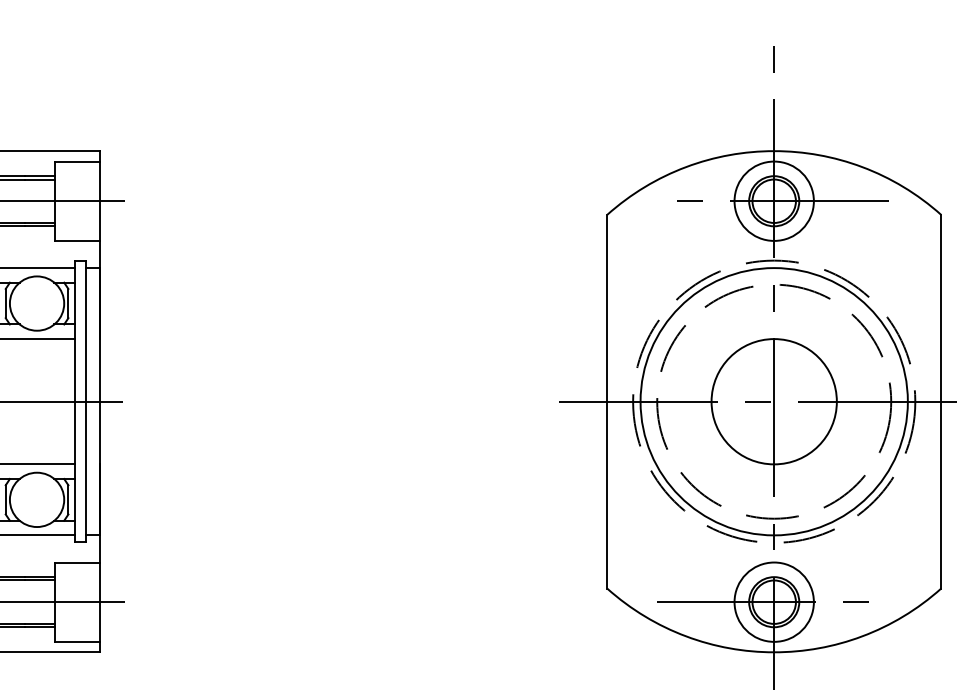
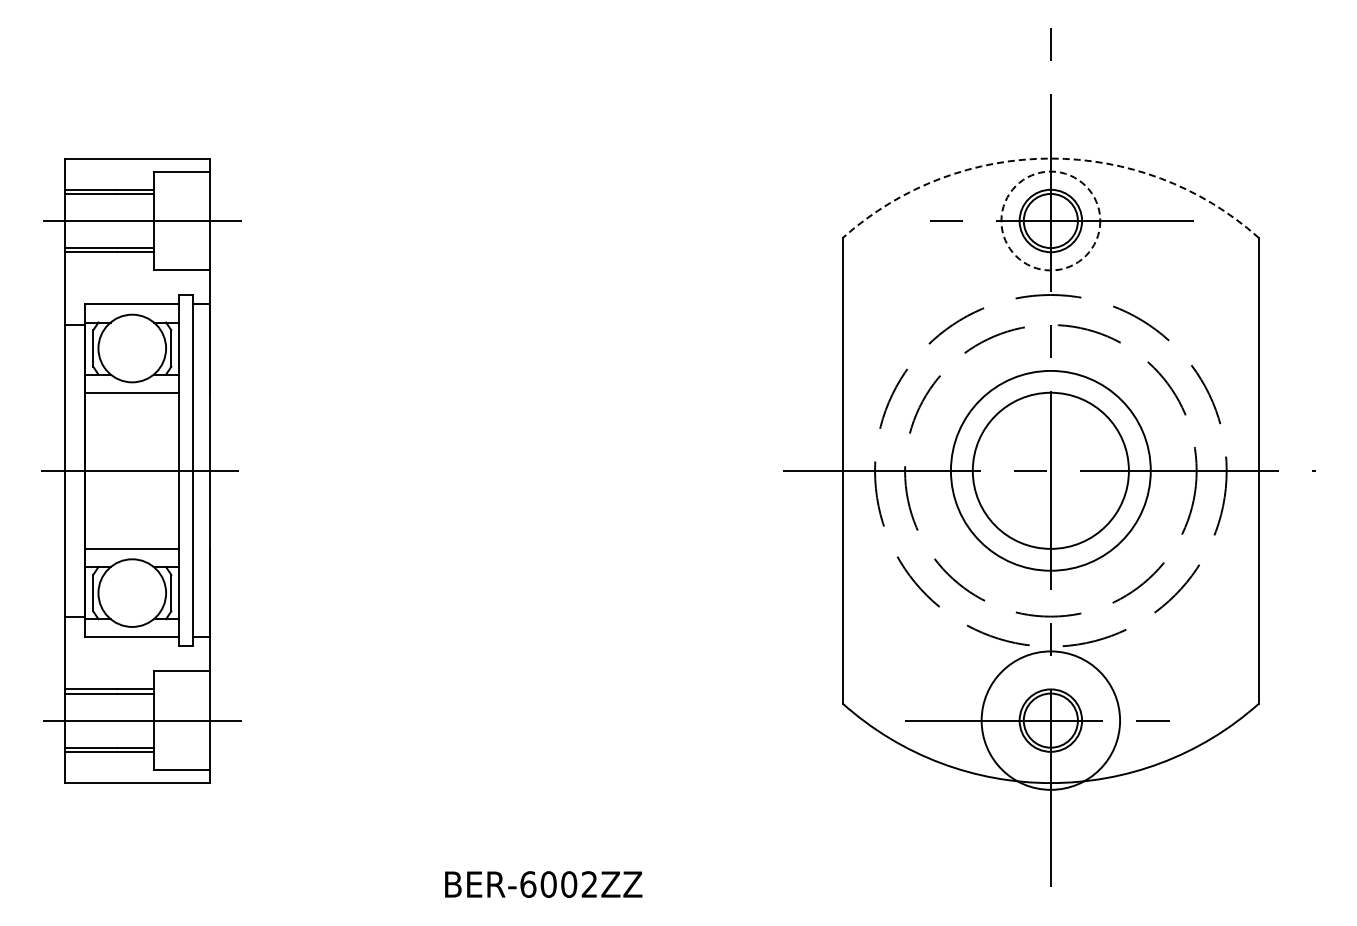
arc: (773, 151) -> (1050, 158), solid -> dashed
circle: (773, 200) -> (1050, 220), solid -> dashed
circle: (773, 401) -> (1050, 470), size x0.6
circle: (773, 602) -> (1050, 720), size x1.4

